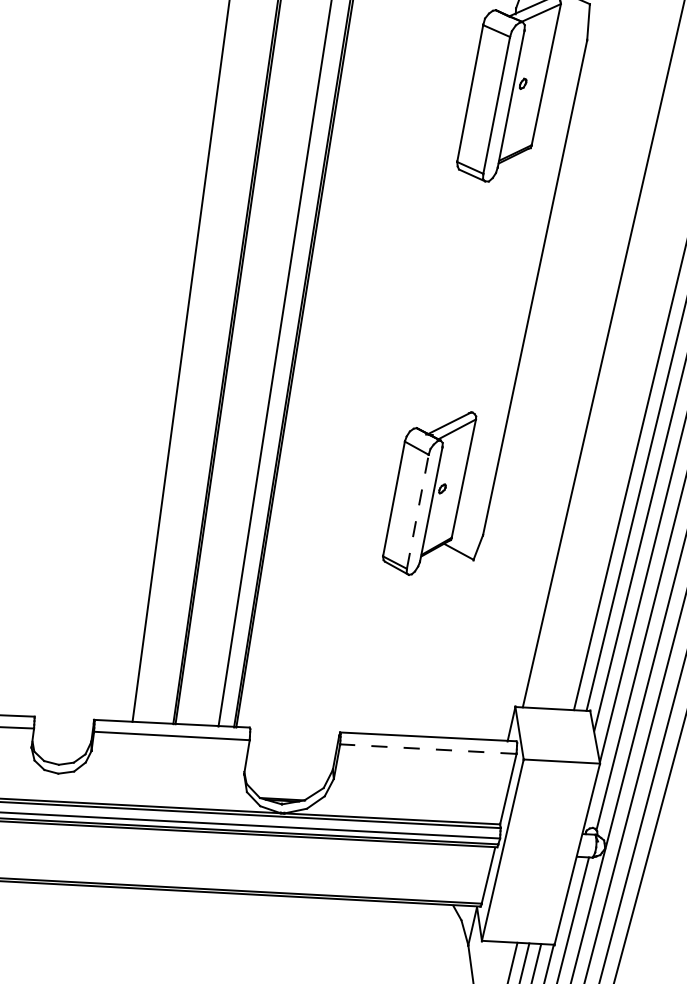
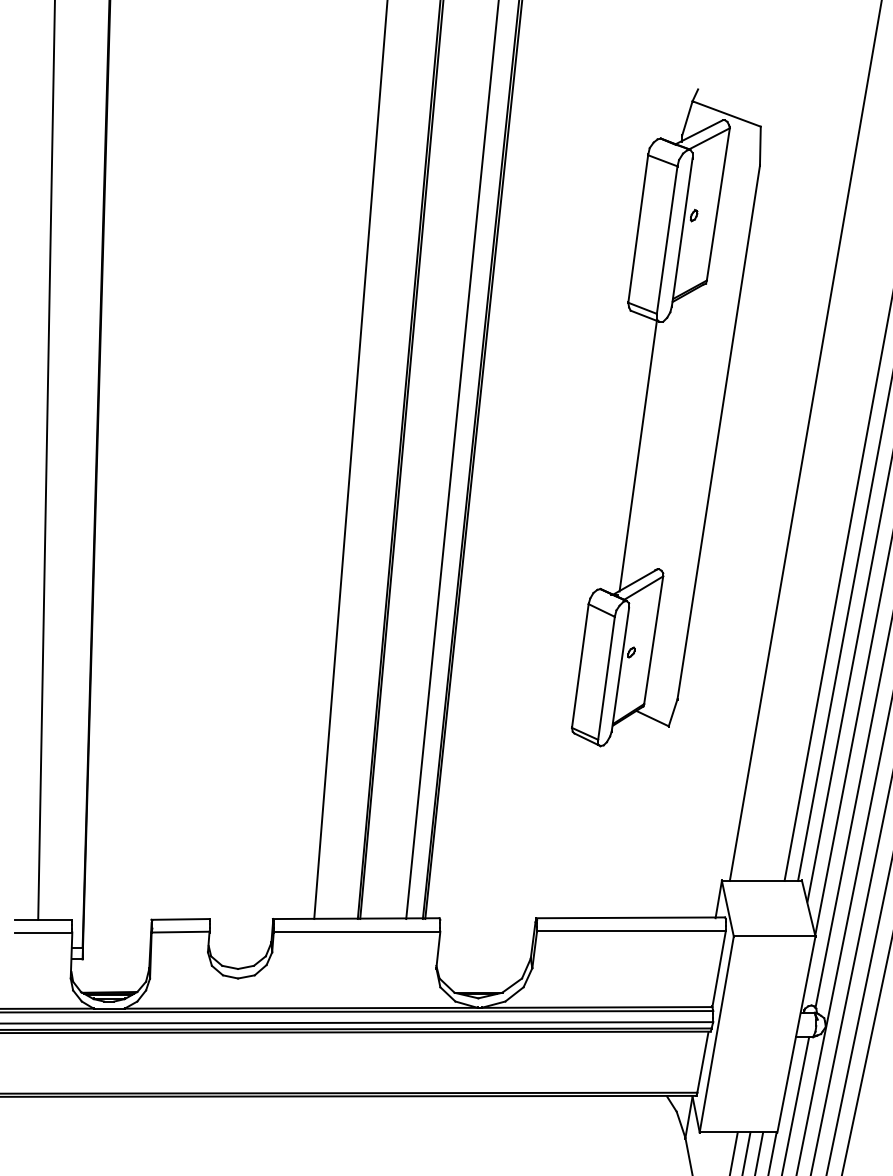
line: (458, 306) -> (637, 456), added
line: (417, 511) -> (606, 677), dashed -> solid
line: (428, 748) -> (631, 930), dashed -> solid

